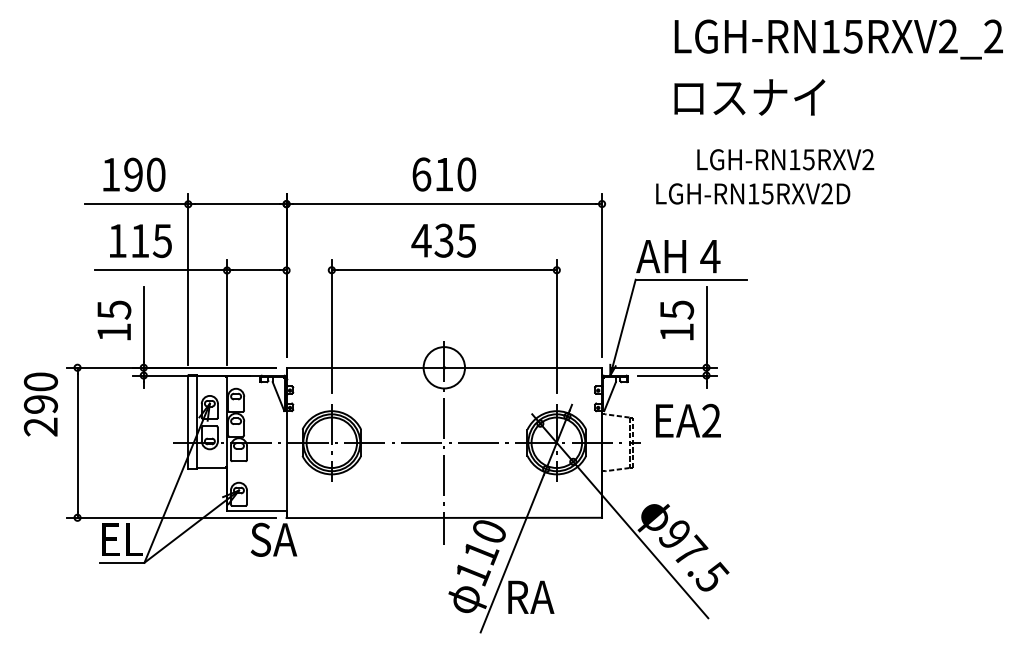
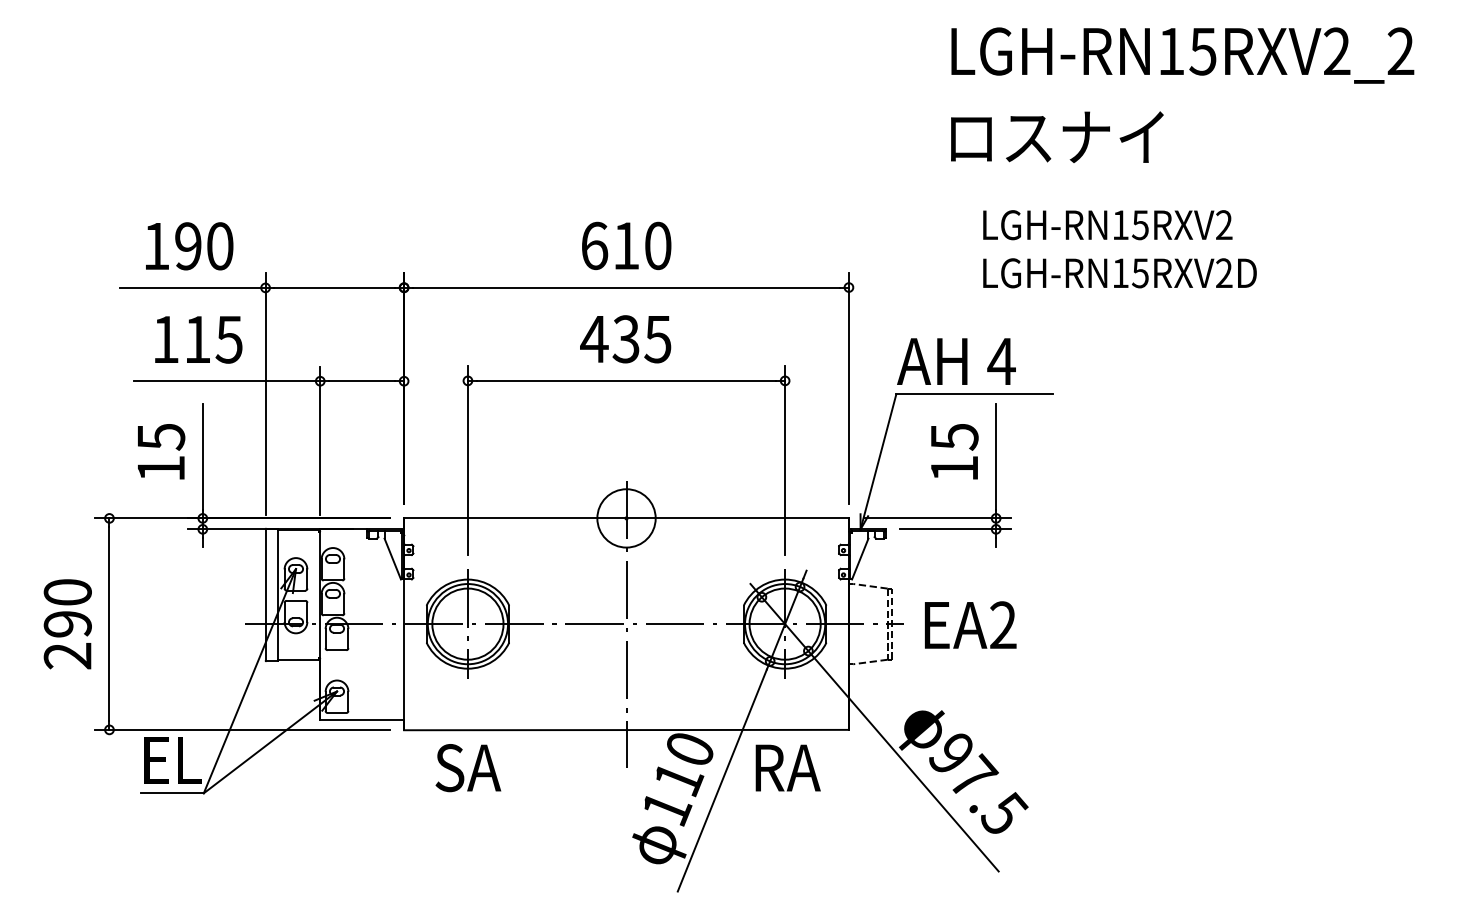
text: (752, 194) -> (1119, 273), moved
text: (40, 404) -> (67, 624), moved
text: (688, 420) -> (970, 624), moved
text: (274, 540) -> (468, 768), moved
text: (530, 596) -> (787, 767), moved

